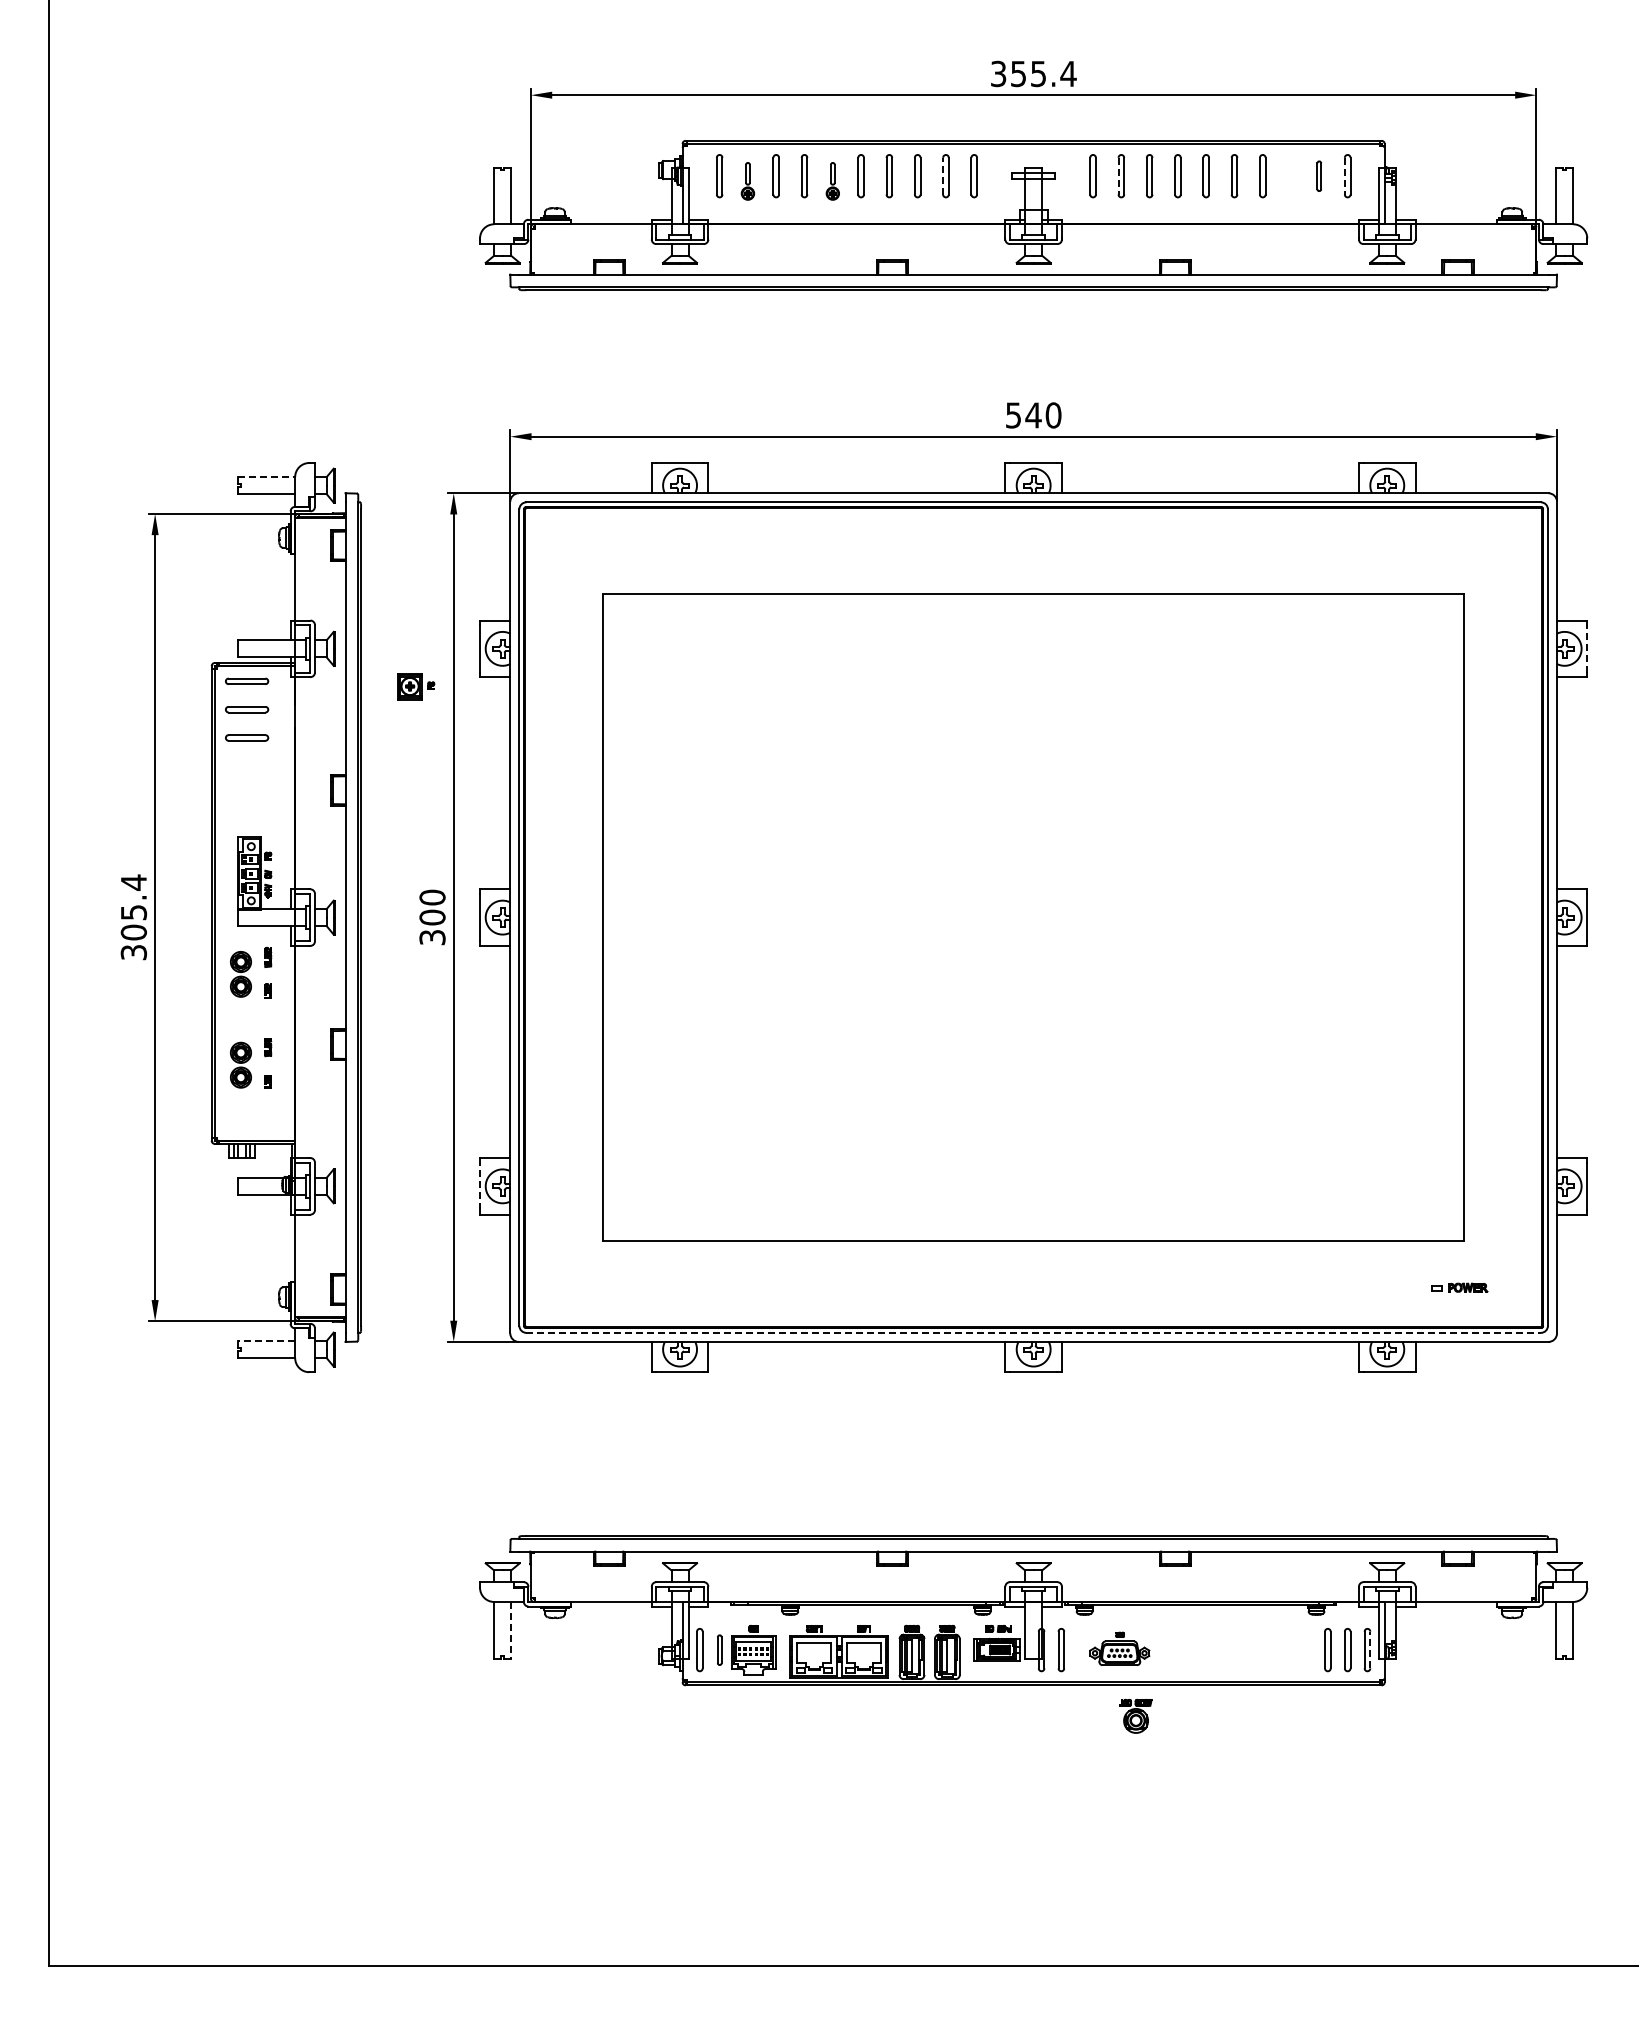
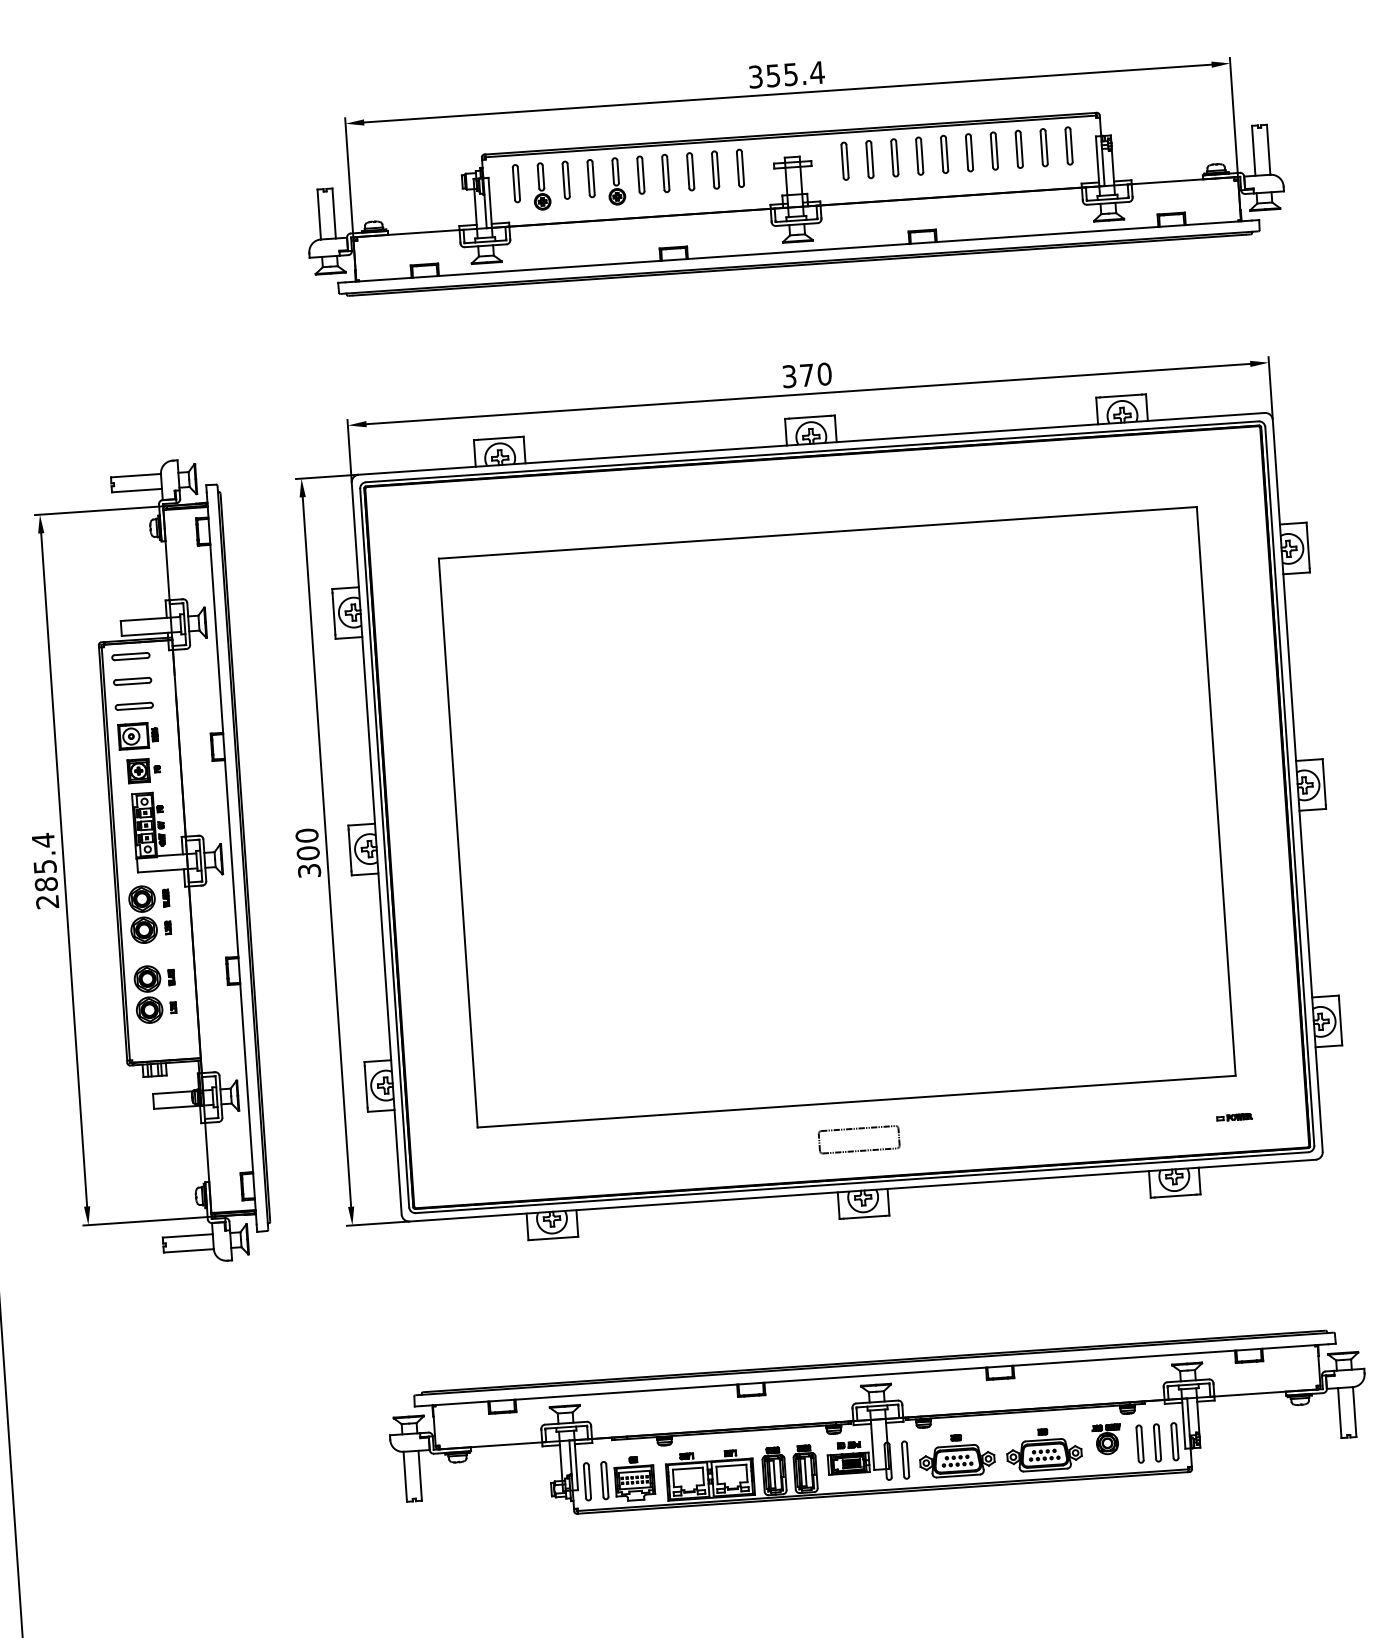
line: (943, 175) -> (713, 169), dashed -> solid
line: (1118, 176) -> (867, 160), dashed -> solid
part: (1290, 176) -> (1018, 149), added
part: (1318, 176) -> (1043, 148), size x1.43
line: (1344, 176) -> (1066, 146), dashed -> solid
part: (747, 181) -> (541, 186), size x1.43
part: (832, 181) -> (616, 181), size x1.43
text: (1023, 415) -> (798, 376), 540 -> 370
line: (267, 477) -> (136, 475), dashed -> solid
line: (1587, 648) -> (1308, 547), dashed -> solid
part: (416, 686) -> (144, 770), moved
part: (249, 771) -> (138, 735), added
text: (134, 942) -> (47, 893), 305.4 -> 285.4
part: (240, 974) -> (142, 914), size x1.43
part: (240, 1065) -> (148, 994), size x1.43
line: (480, 1186) -> (366, 1087), dashed -> solid
part: (1034, 1271) -> (859, 1128), added
part: (1459, 1287) -> (1234, 1117), size x0.71
line: (1034, 1332) -> (862, 1182), dashed -> solid
line: (266, 1341) -> (187, 1236), dashed -> solid
line: (511, 1630) -> (420, 1475), dashed -> solid
part: (1119, 1648) -> (956, 1455), size x1.43
part: (1218, 1648) -> (1043, 1449), added
line: (1370, 1649) -> (1177, 1441), dashed -> solid
part: (719, 1650) -> (604, 1481), size x1.43
part: (1135, 1715) -> (1106, 1438), moved

